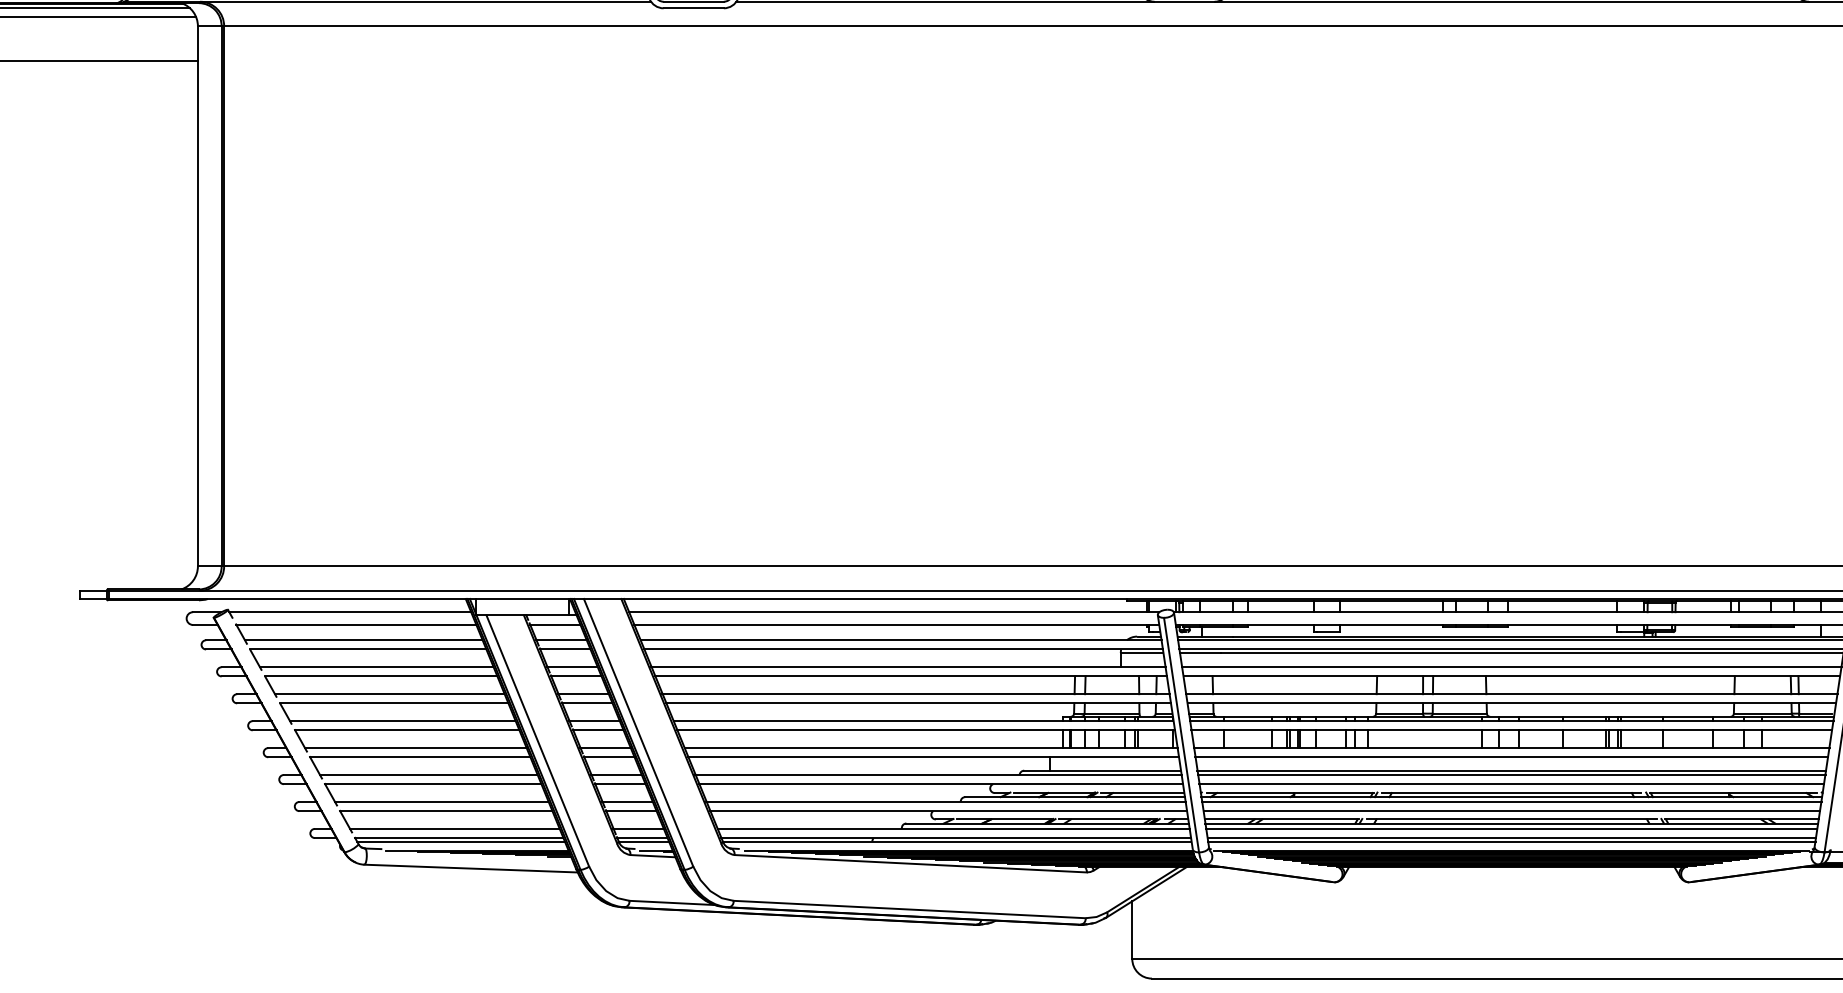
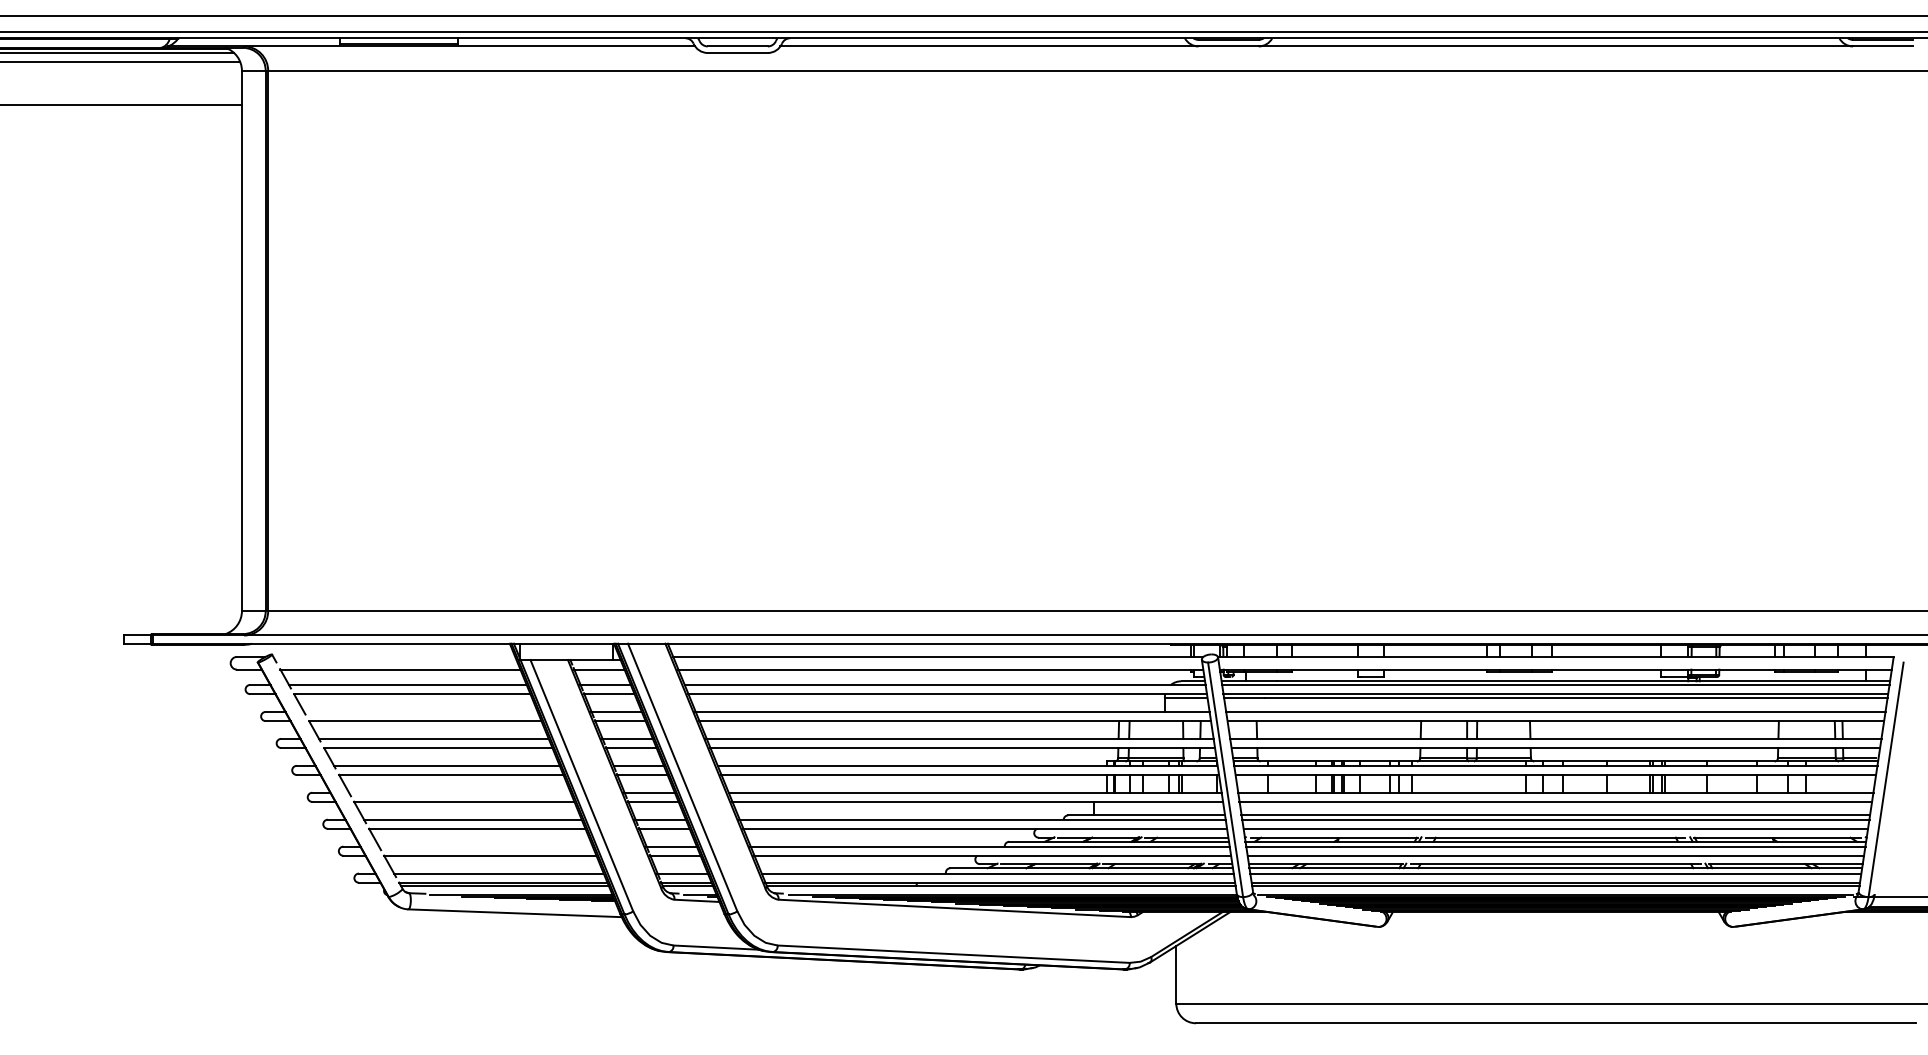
line: (350, 611) -> (394, 656), removed
line: (376, 666) -> (420, 711), removed
line: (415, 747) -> (459, 792), removed
line: (441, 801) -> (485, 846), removed

